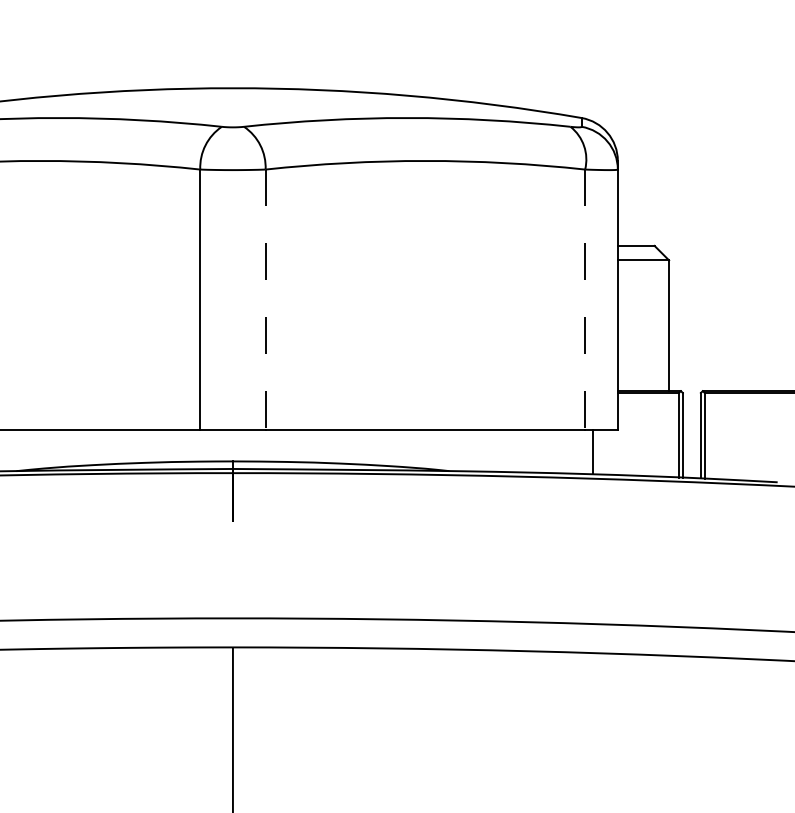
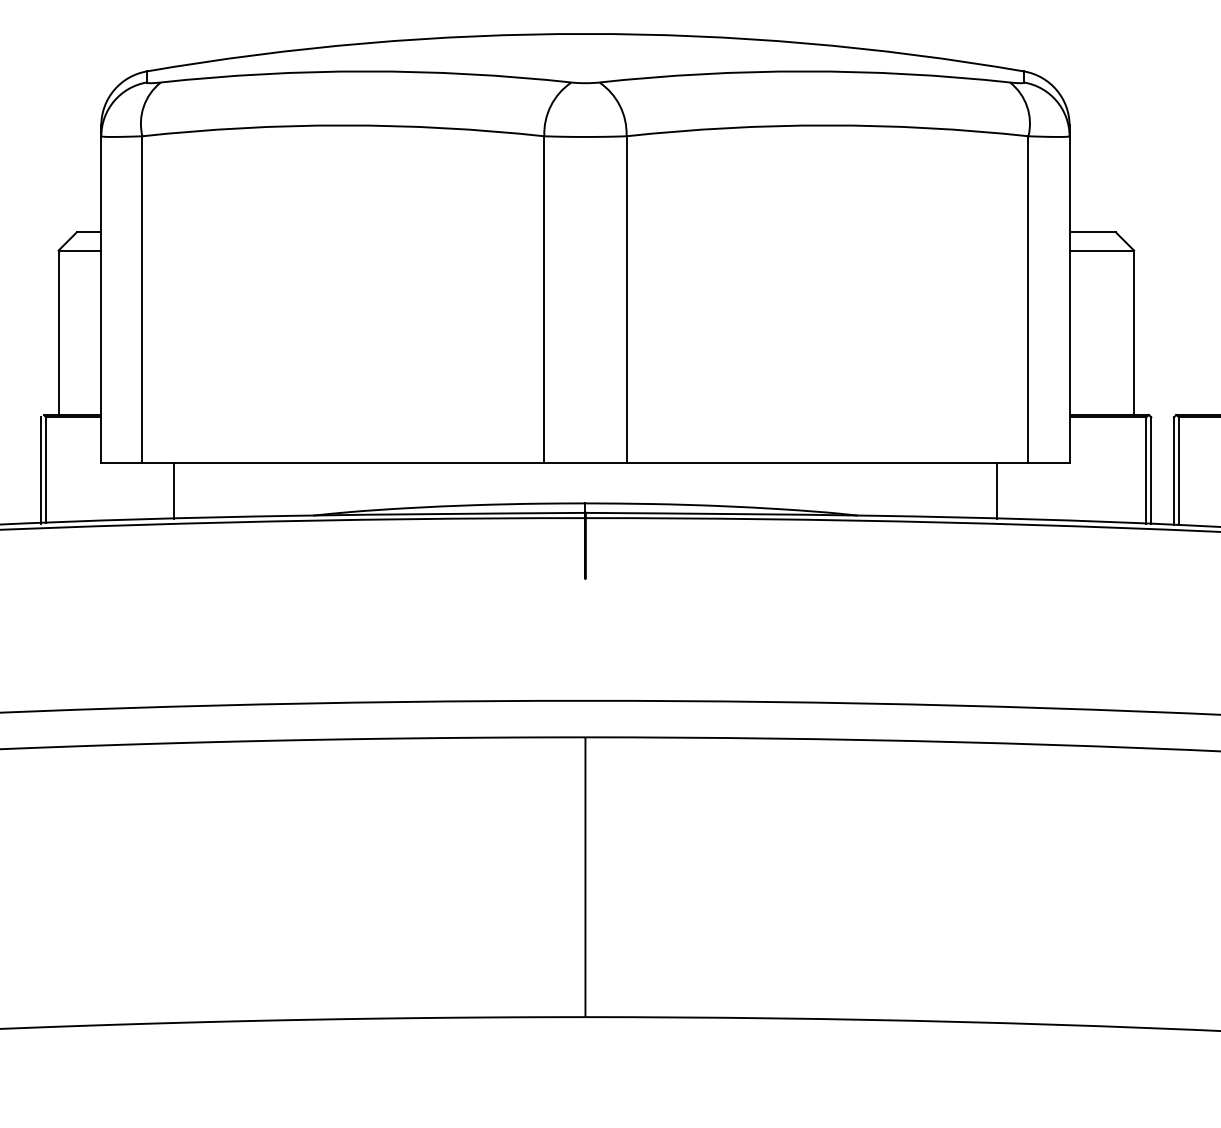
line: (265, 299) -> (626, 299), dashed -> solid
line: (585, 299) -> (1028, 299), dashed -> solid
line: (593, 451) -> (996, 491), moved

